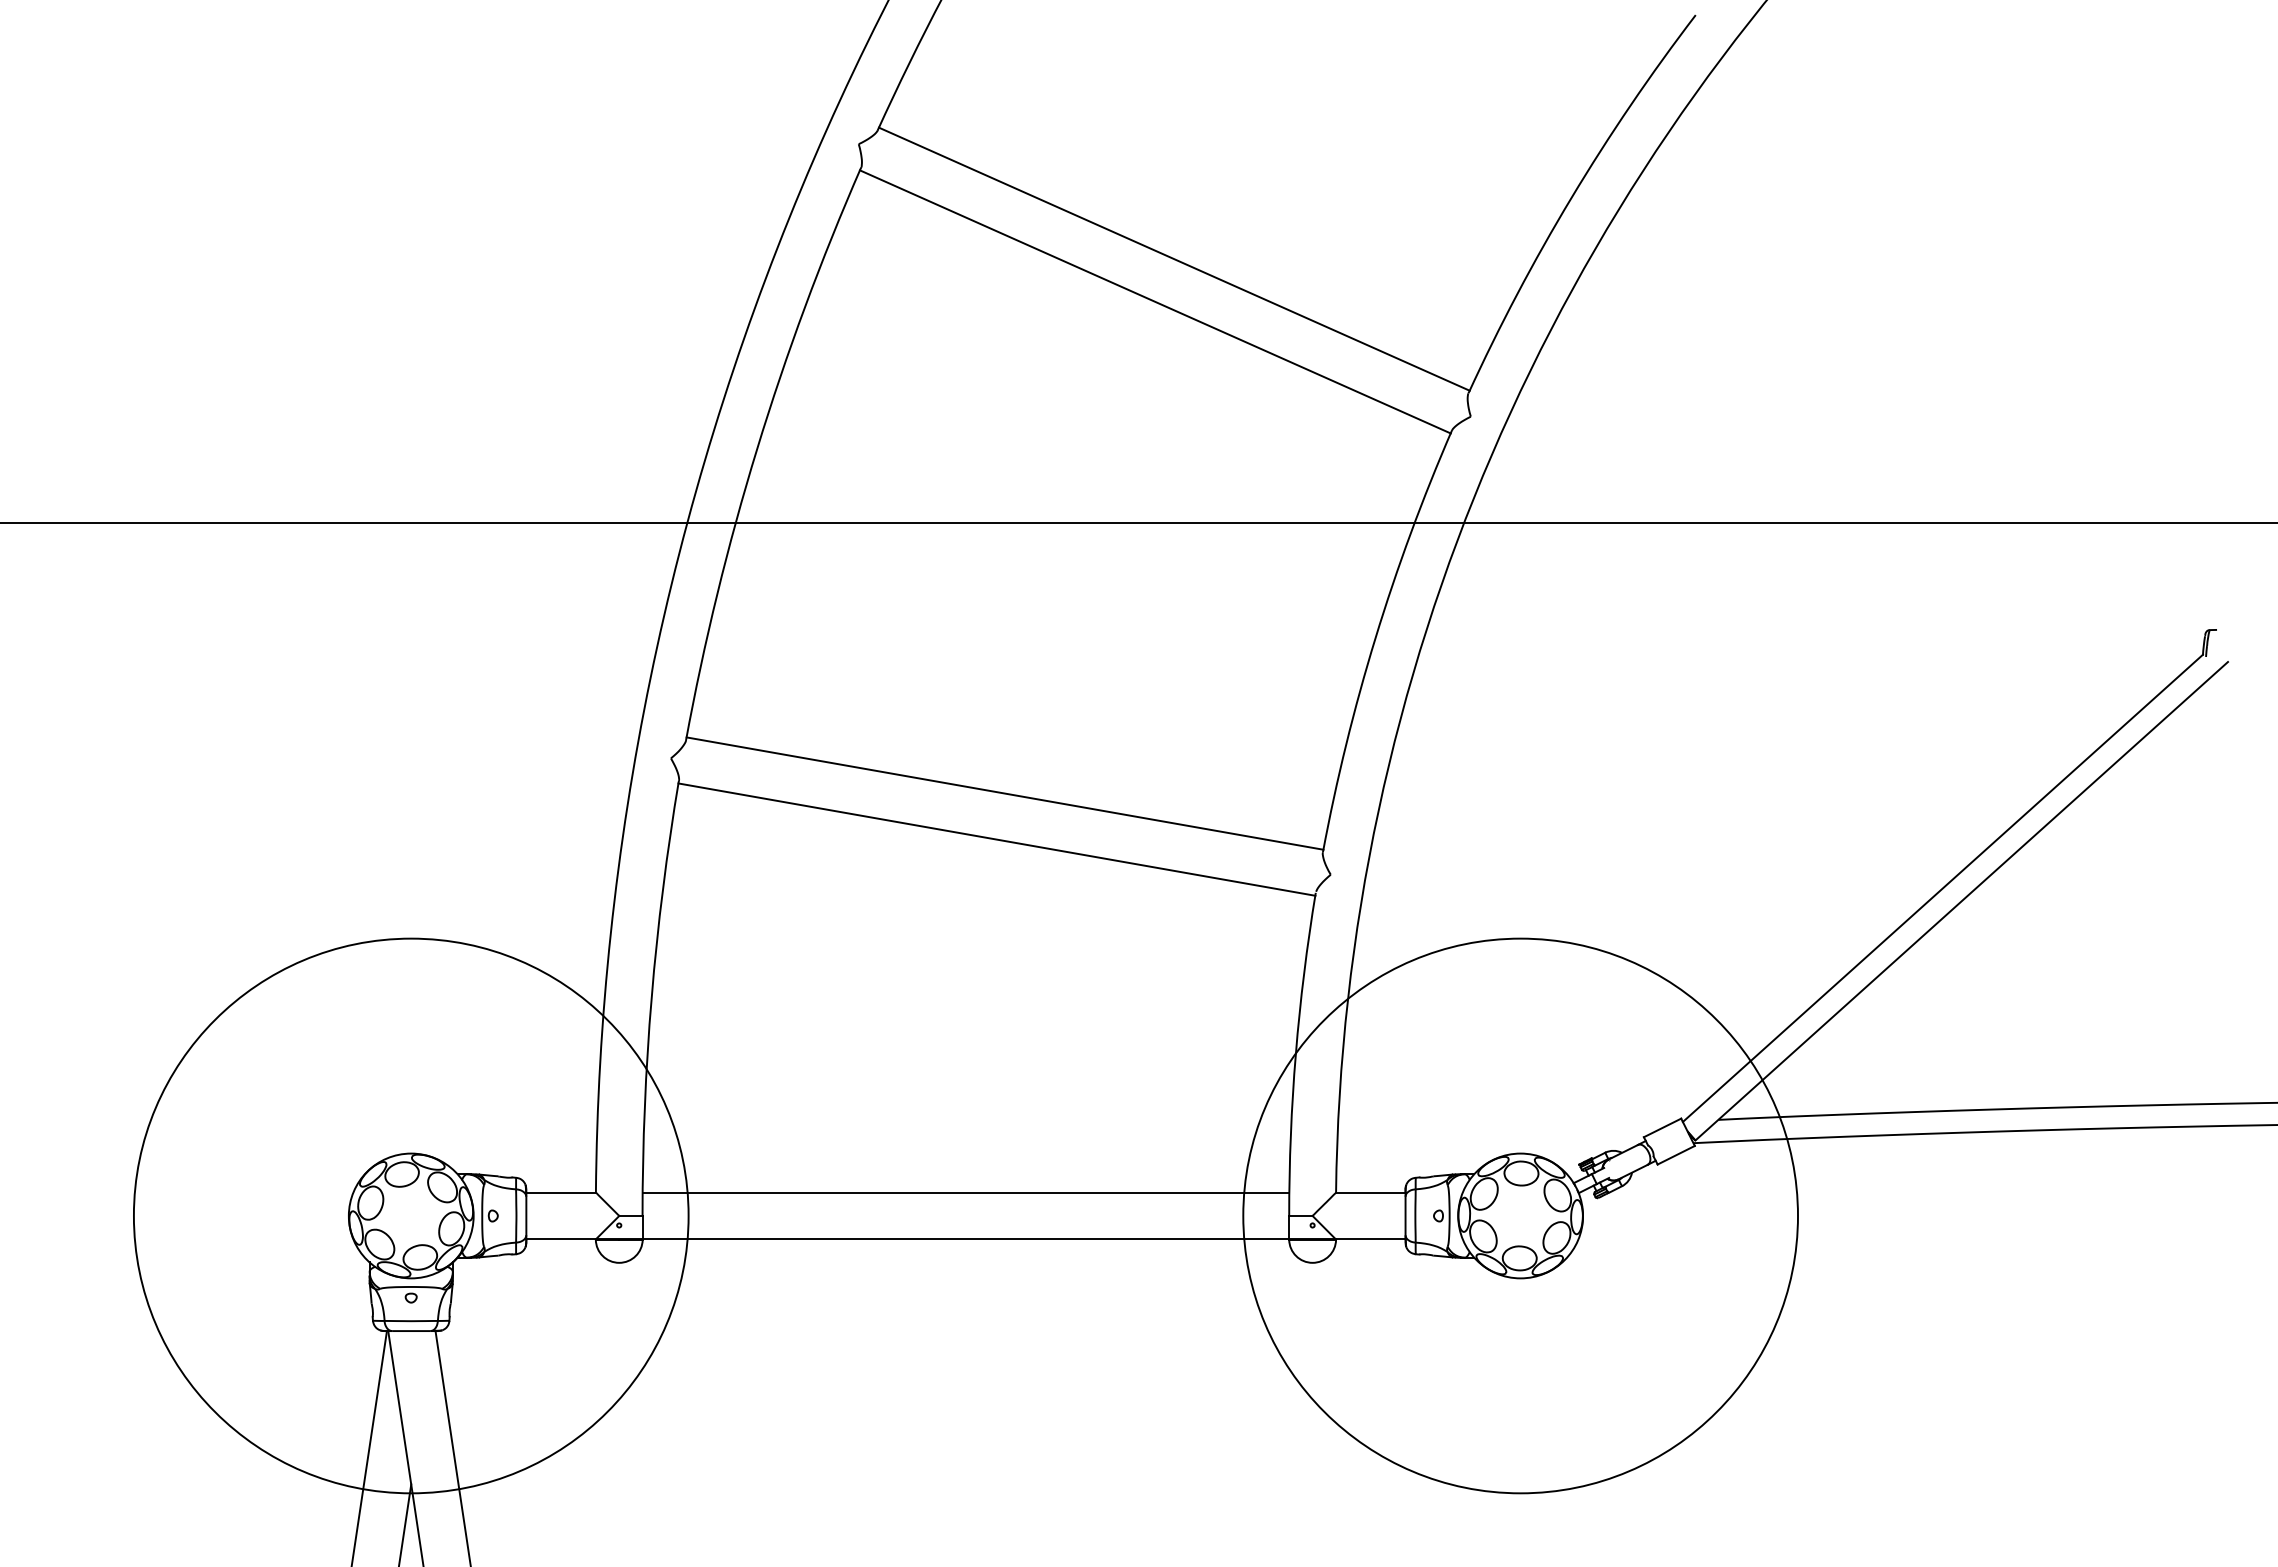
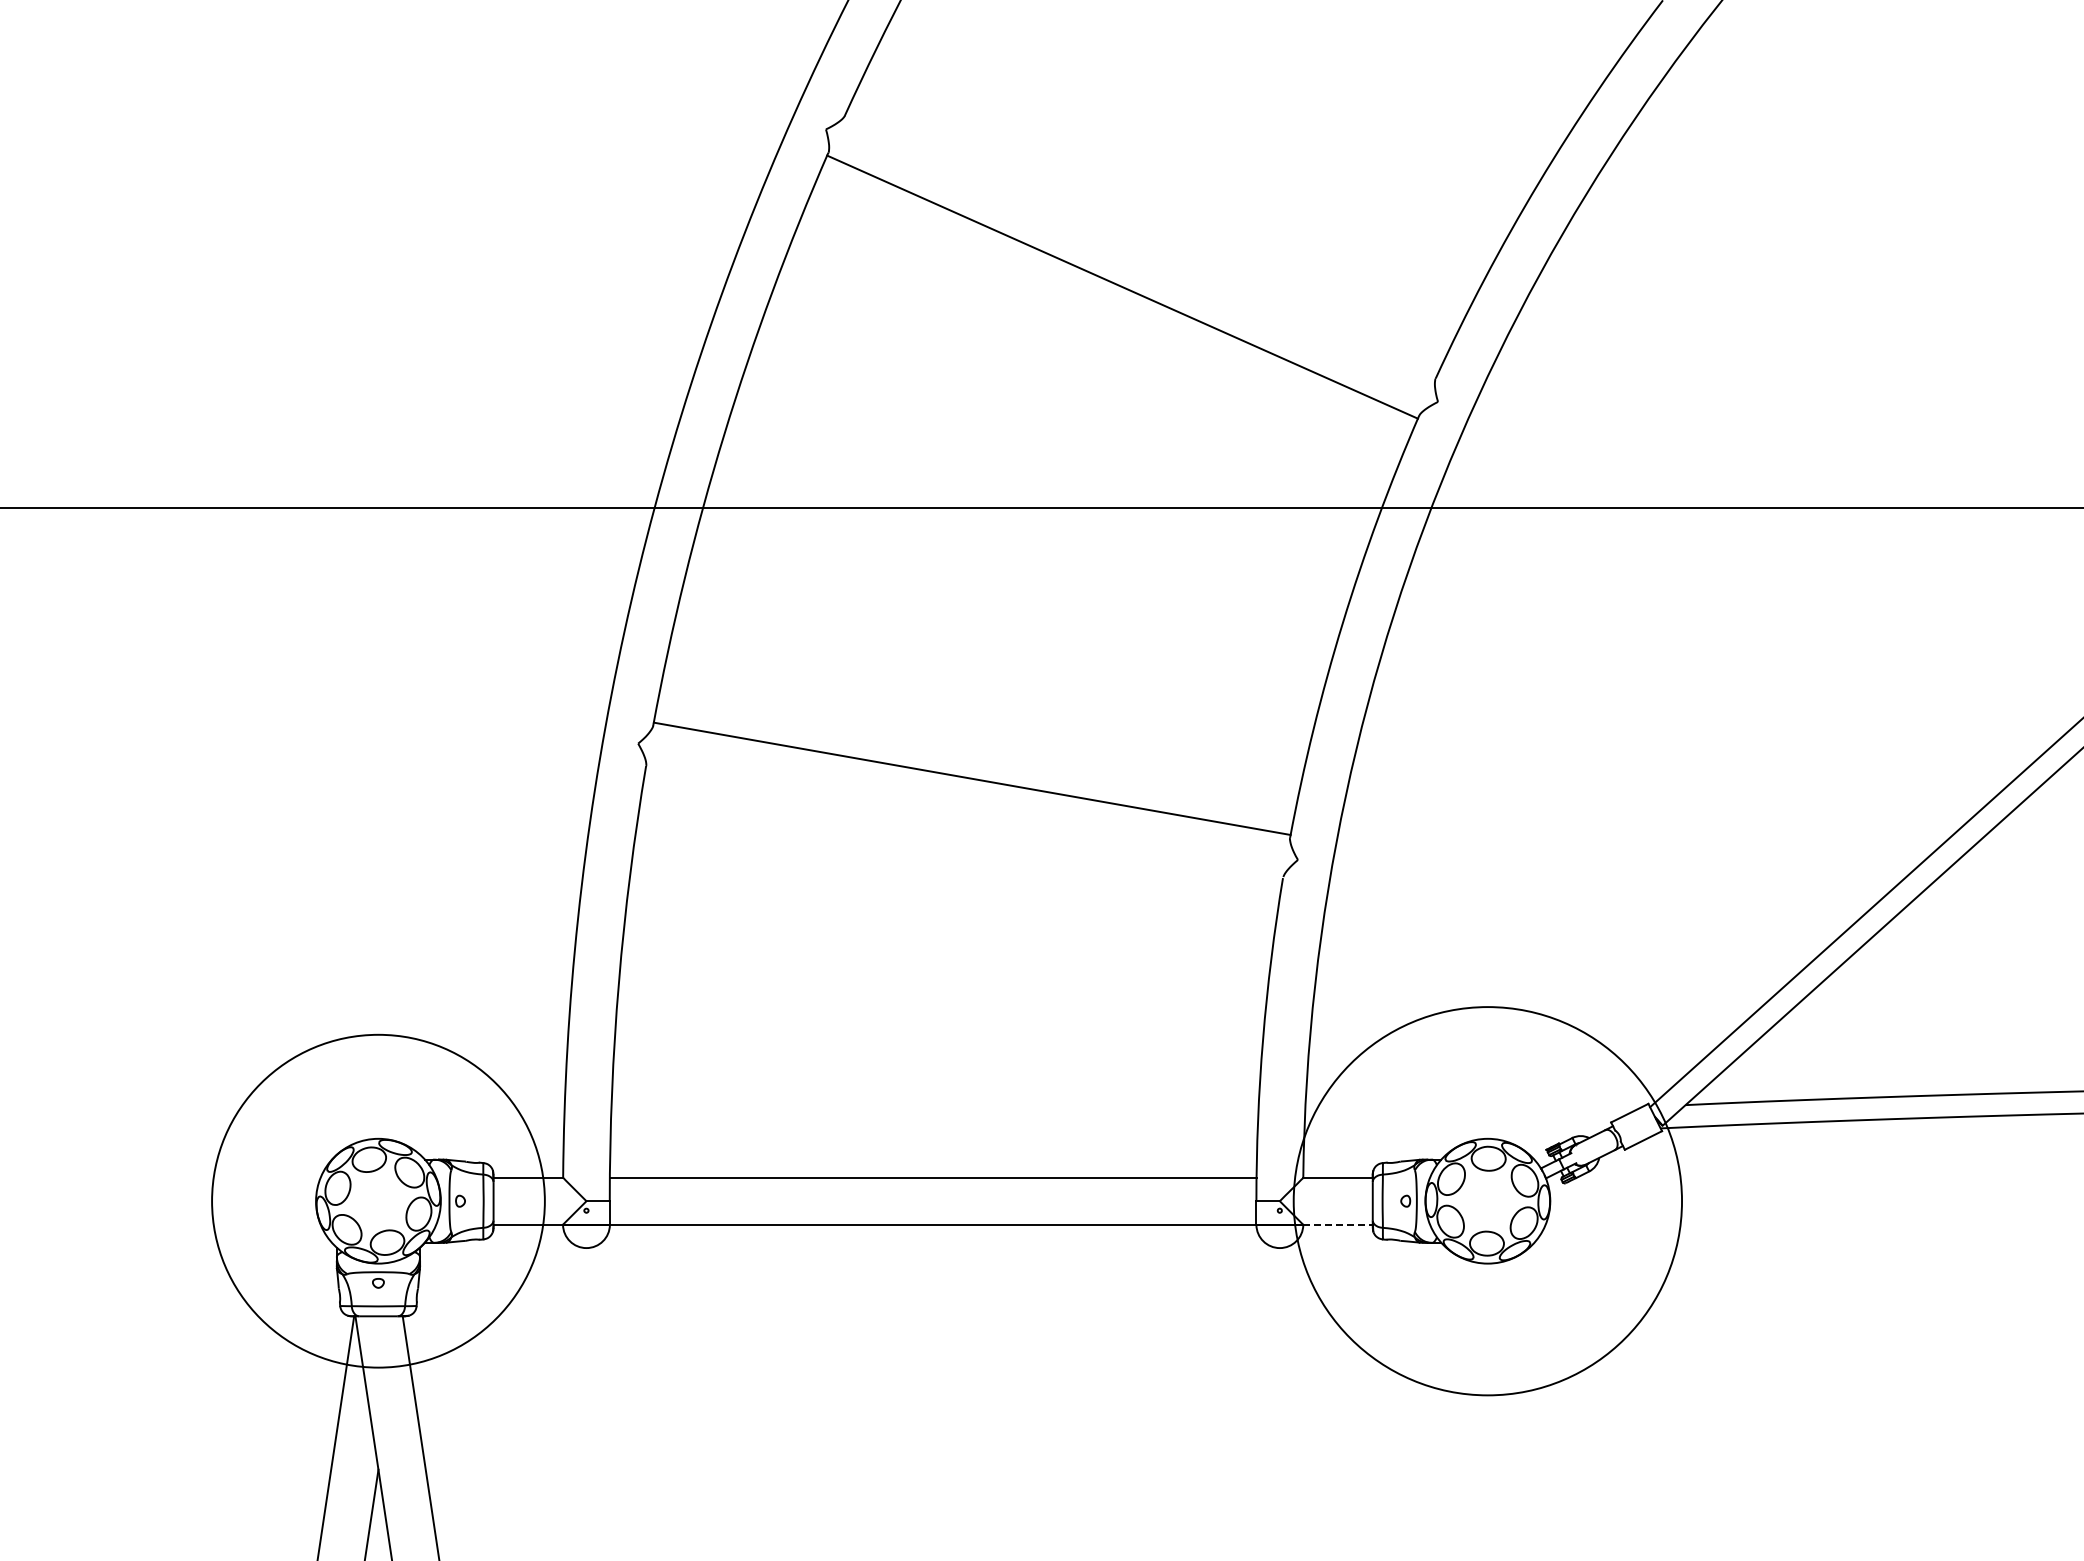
line: (1174, 258) -> (1141, 243), removed
line: (996, 839) -> (963, 824), removed
circle: (410, 1215) -> (377, 1200), size x0.6
circle: (1520, 1215) -> (1487, 1200), size x0.7
line: (1370, 1239) -> (1337, 1224), solid -> dashed

